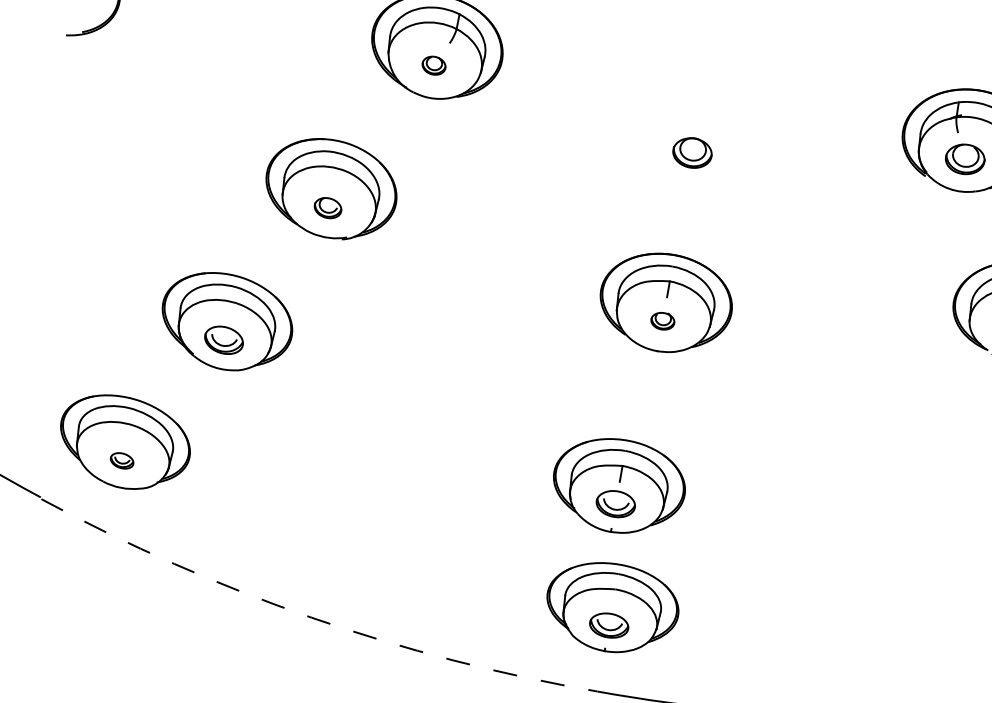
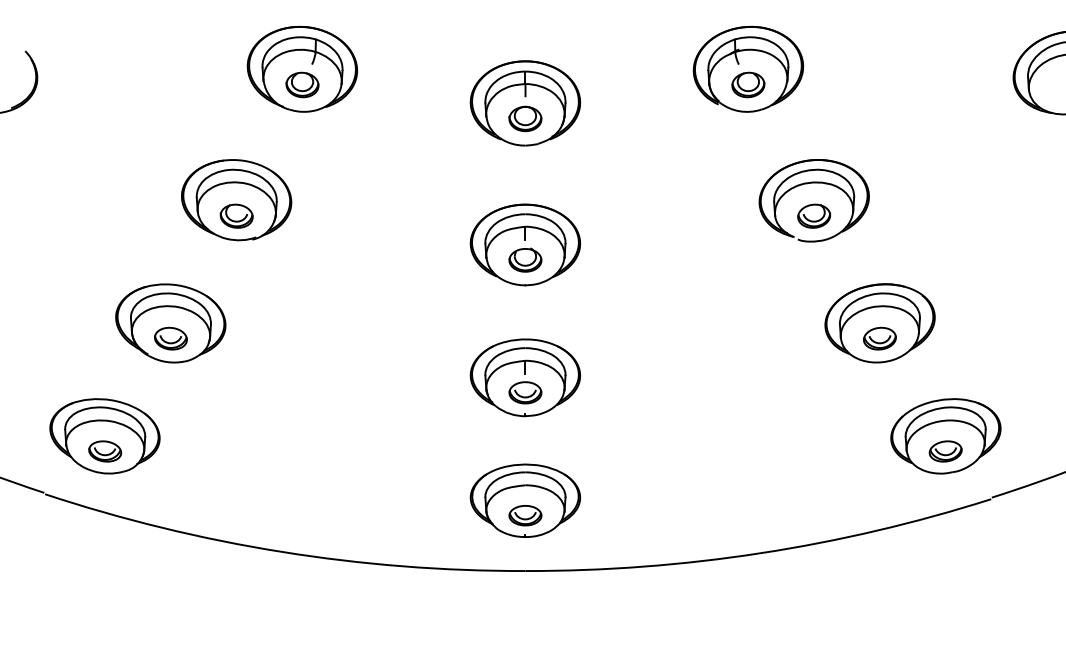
part: (434, 65) -> (302, 84), size x1.67
part: (695, 134) -> (525, 103), added
part: (327, 207) -> (236, 215), size x1.43
part: (663, 320) -> (525, 259), size x1.67
part: (122, 460) -> (105, 451), size x1.67
part: (619, 485) -> (525, 377), moved
arc: (312, 617) -> (282, 551), dashed -> solid

